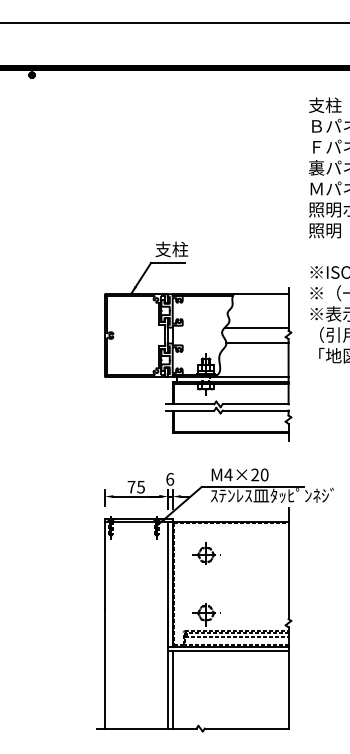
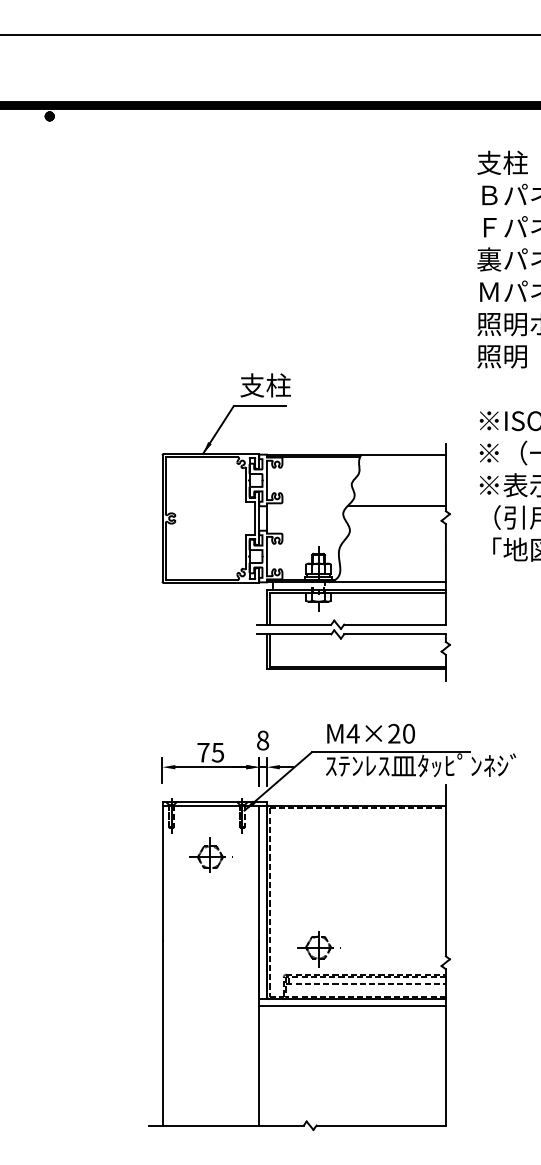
line: (257, 343) -> (397, 530), removed
text: (170, 479) -> (263, 740), 6 -> 8
part: (206, 553) -> (211, 855), moved
line: (172, 689) -> (266, 1065), removed

